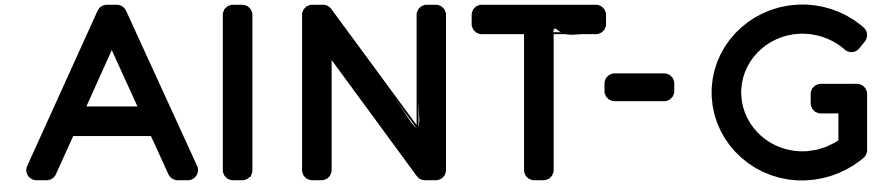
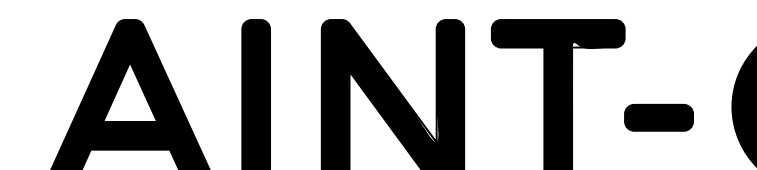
part: (639, 87) -> (659, 118), moved

